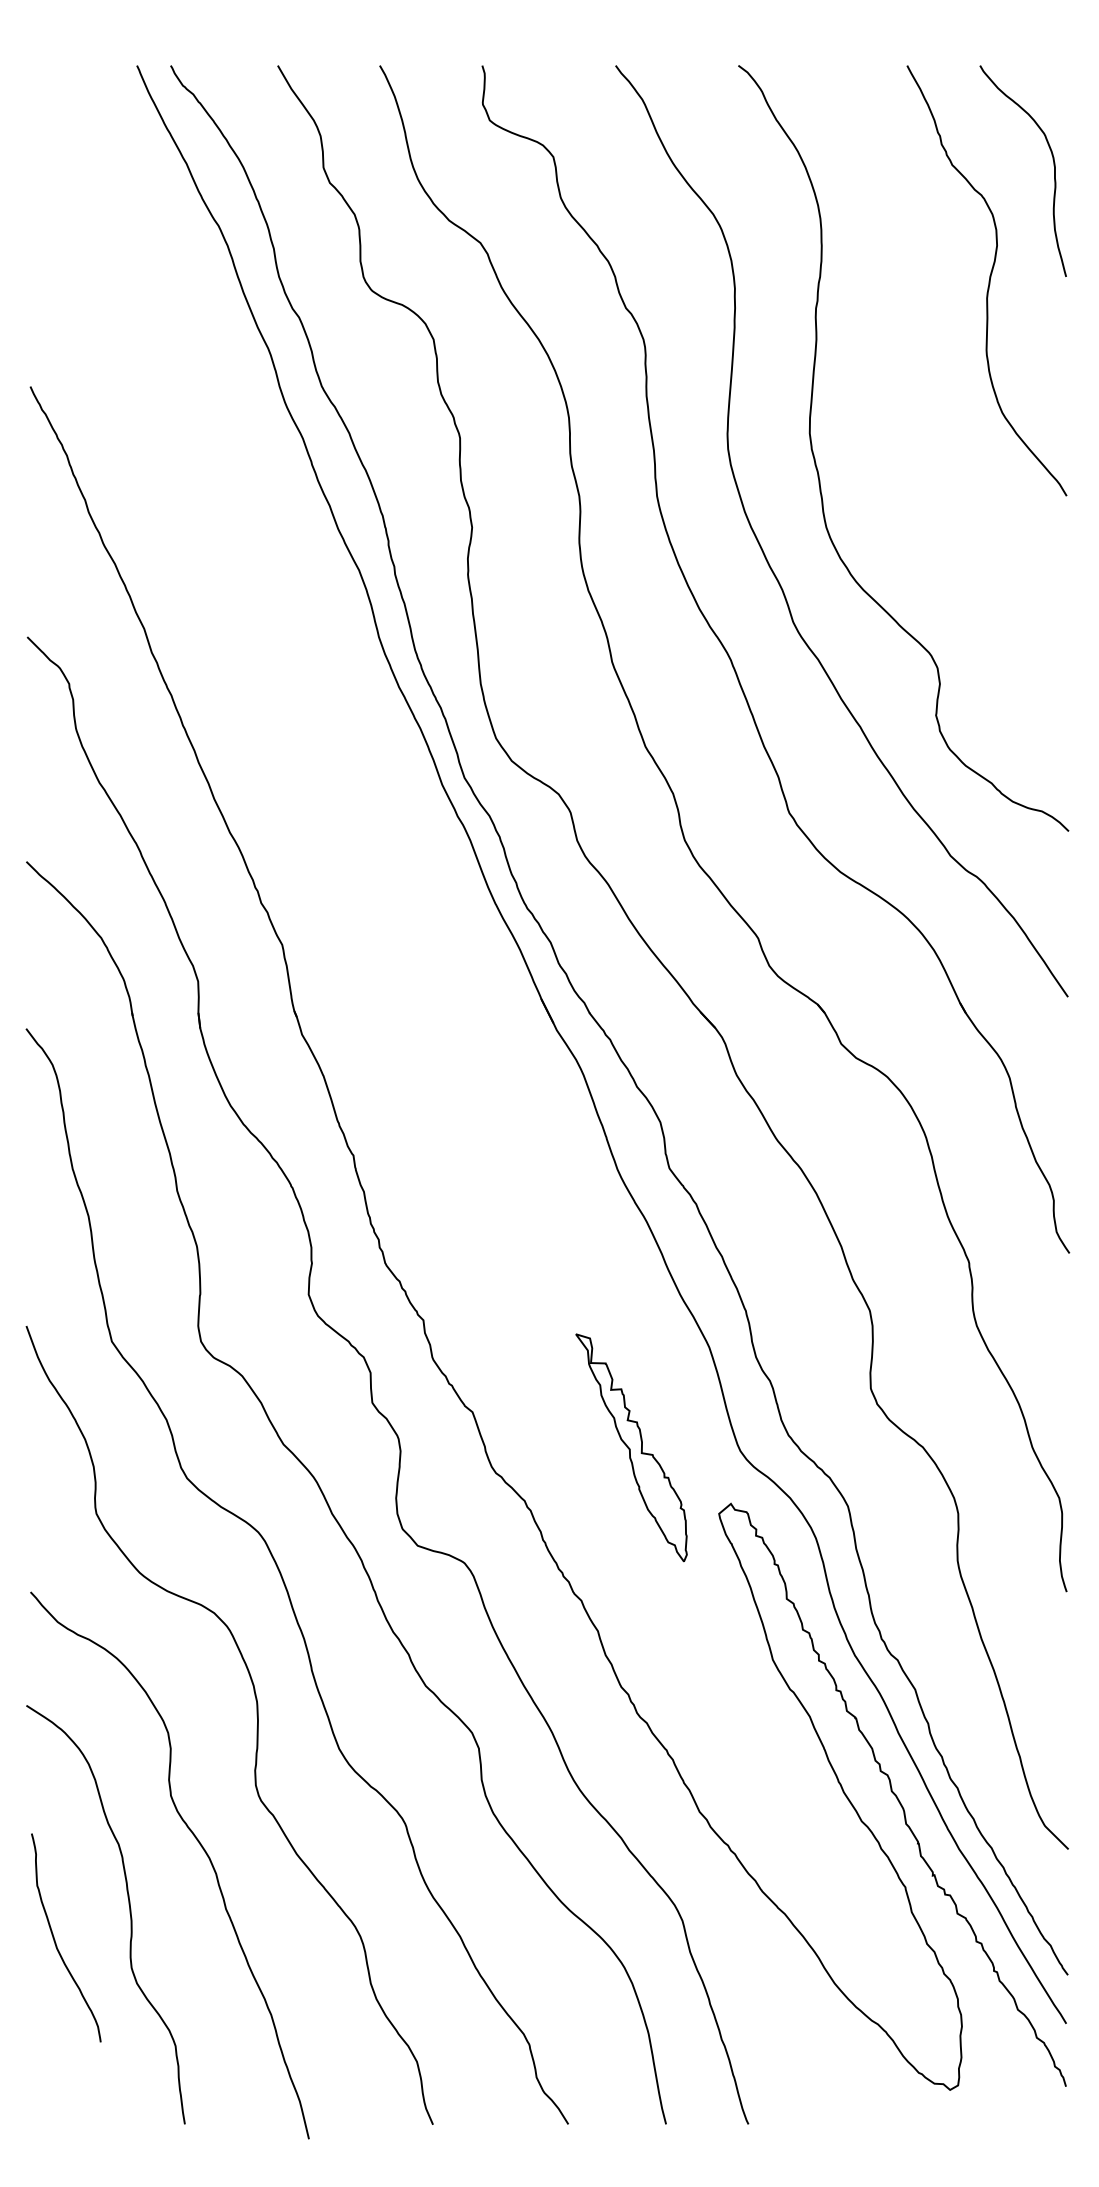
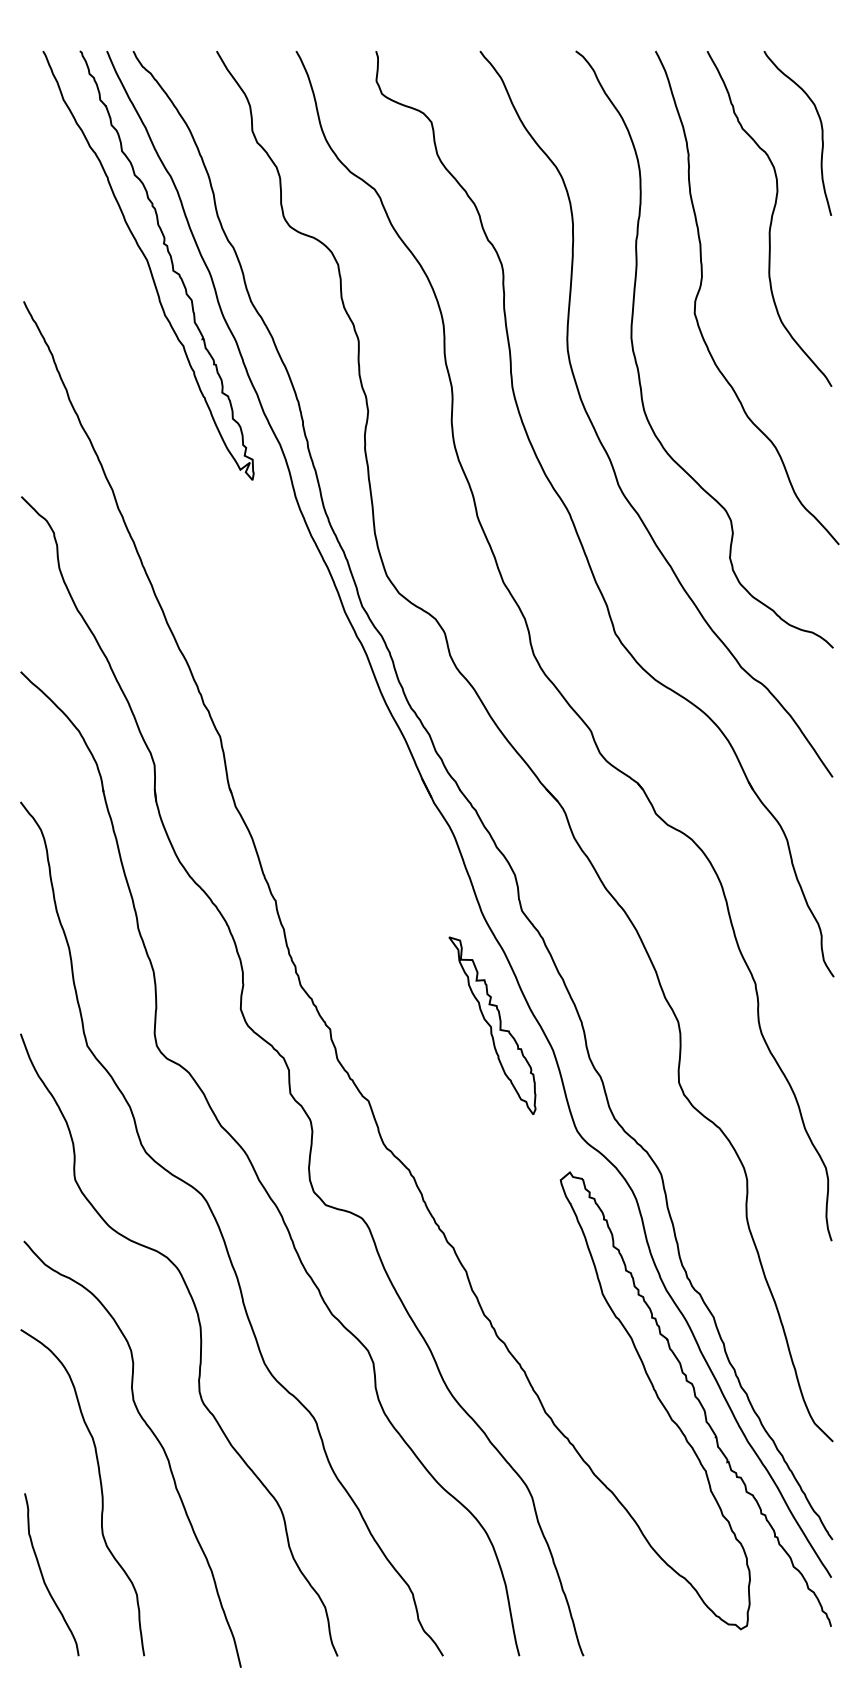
curve: (190, 340) -> (148, 265), added
curve: (899, 367) -> (701, 286), added
part: (631, 1447) -> (492, 1025), moved
curve: (55, 1939) -> (43, 1575), moved

